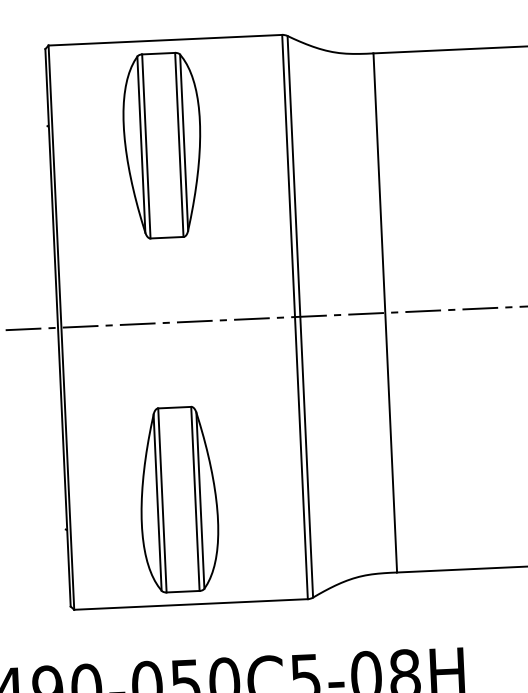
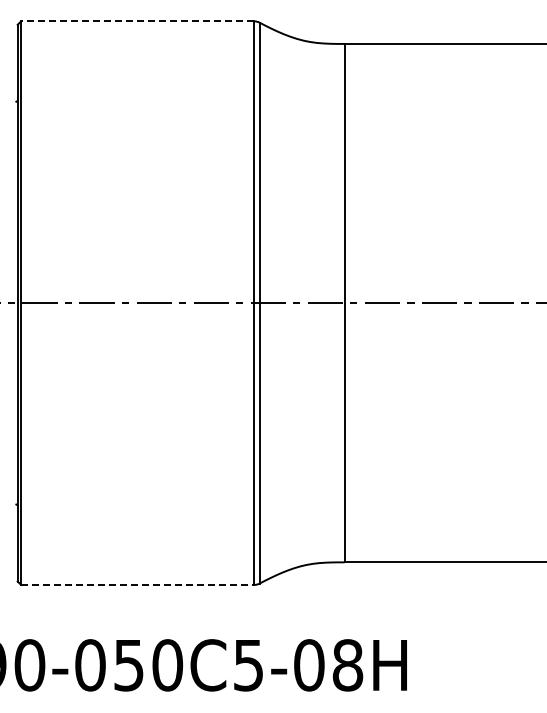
line: (165, 40) -> (137, 21), solid -> dashed
part: (162, 145) -> (130, 126), removed
part: (178, 499) -> (130, 479), removed
line: (190, 604) -> (137, 584), solid -> dashed

